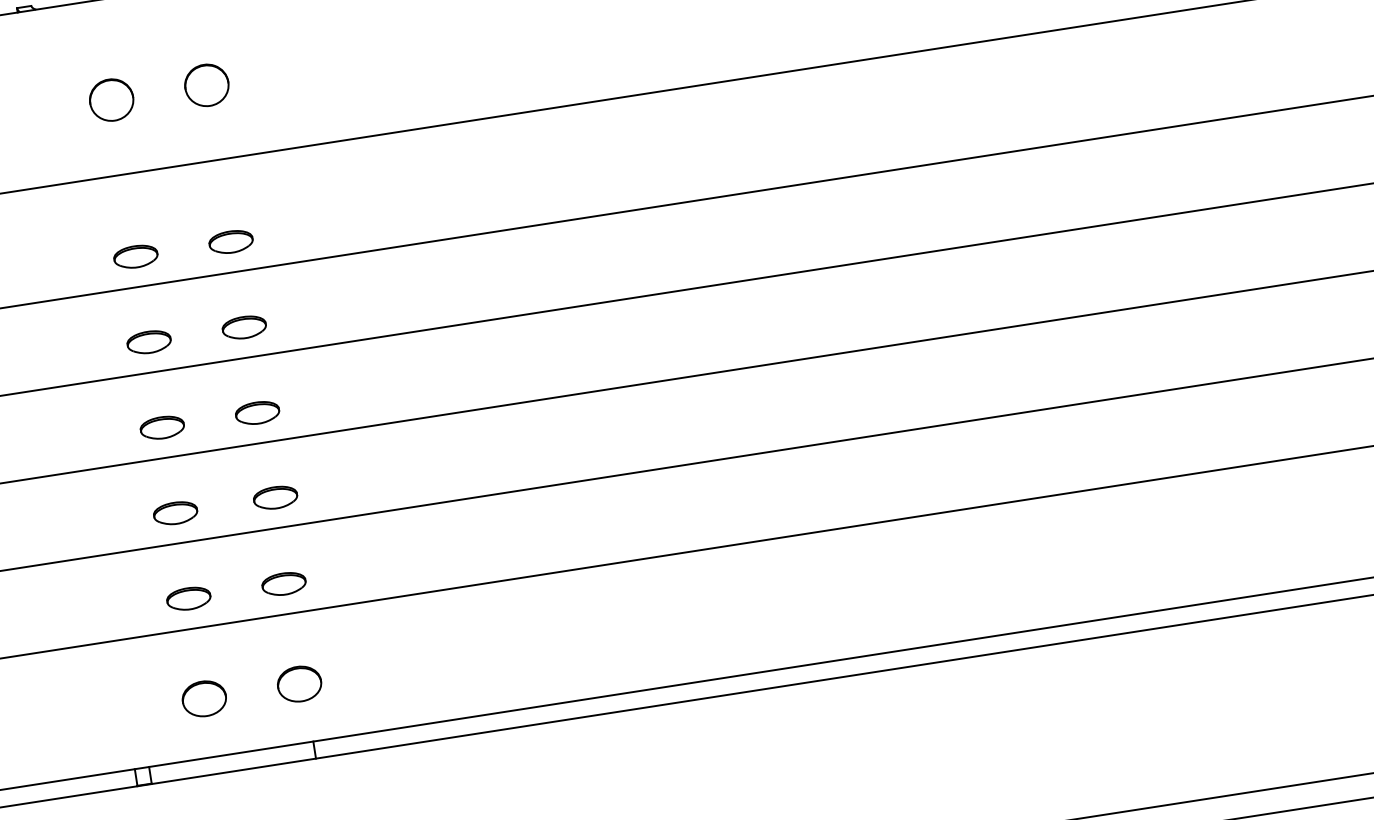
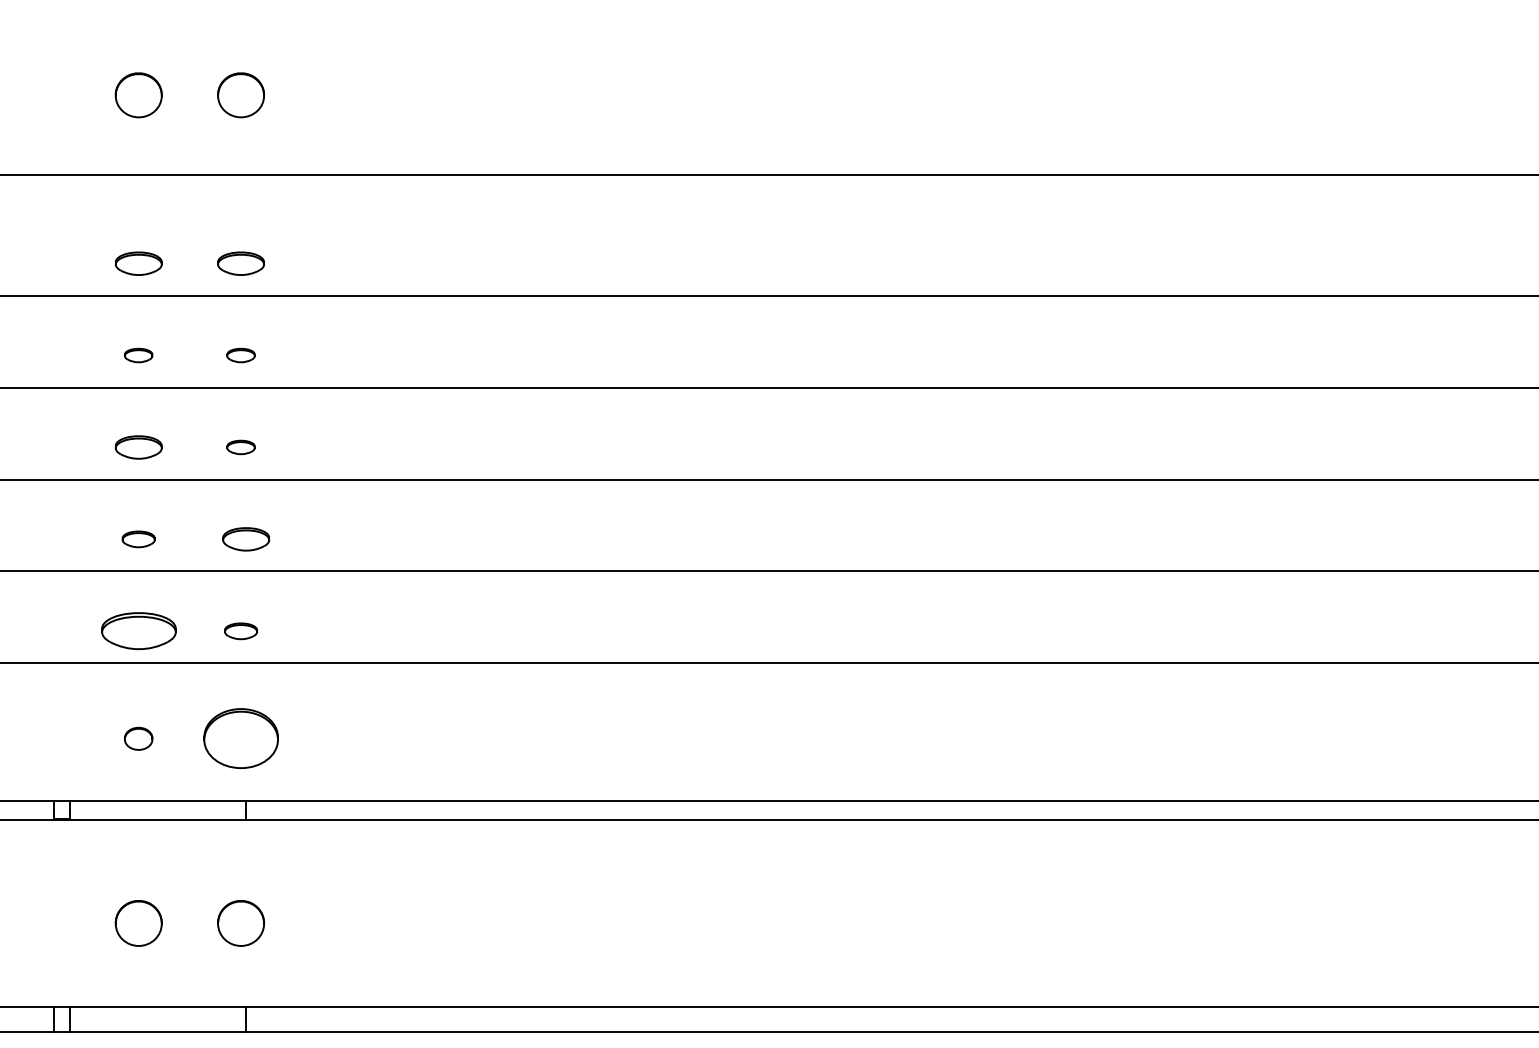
part: (243, 327) -> (240, 355), size x0.6
part: (148, 342) -> (138, 355), size x0.6
part: (257, 413) -> (240, 447), size x0.6
part: (175, 513) -> (138, 539), size x0.7
part: (283, 584) -> (240, 631), size x0.7
part: (188, 599) -> (138, 631), size x1.6
part: (298, 683) -> (240, 738), size x1.6
part: (204, 698) -> (138, 738), size x0.6

